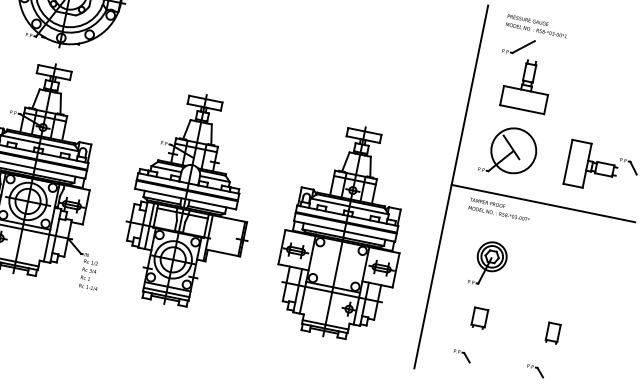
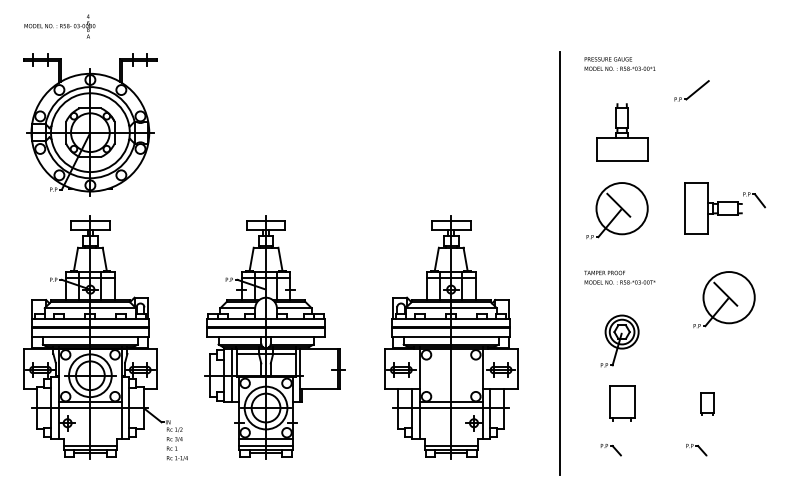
part: (518, 46) -> (691, 90), moved
line: (543, 203) -> (667, 260), removed
part: (585, 246) -> (724, 299), added
part: (479, 318) -> (621, 403), size x1.6

